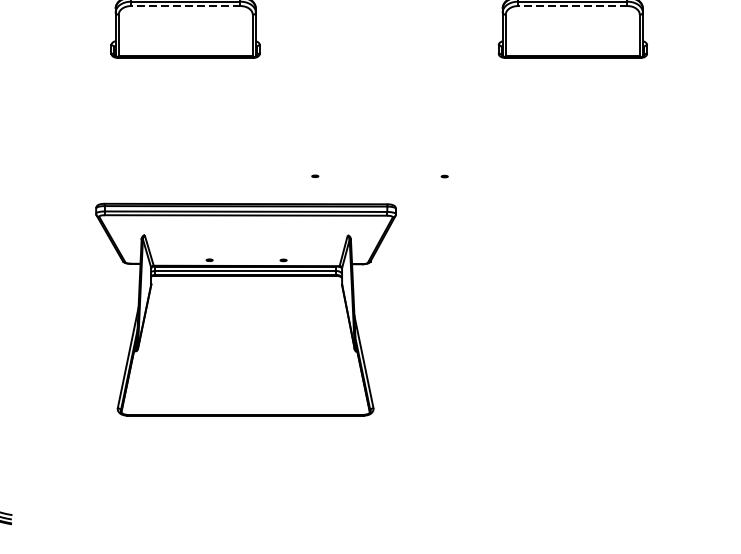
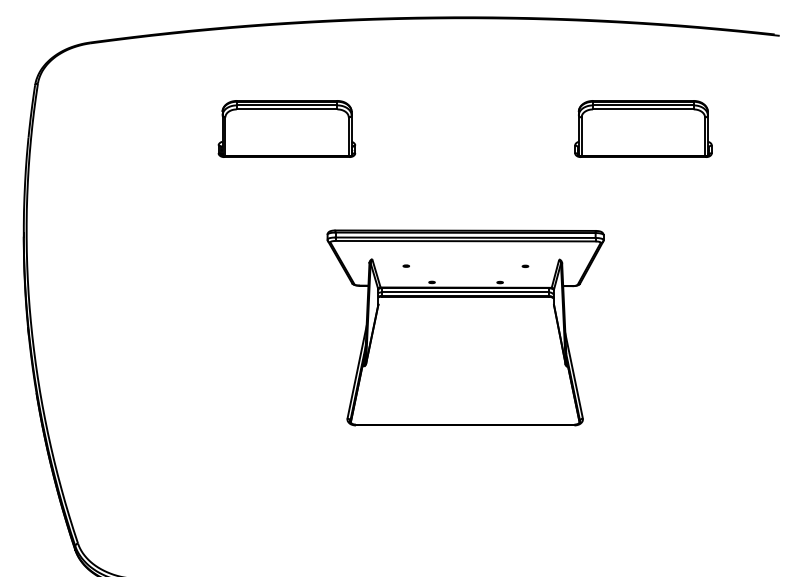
line: (185, 6) -> (286, 109), dashed -> solid
line: (571, 6) -> (642, 109), dashed -> solid
part: (245, 309) -> (465, 327), moved

